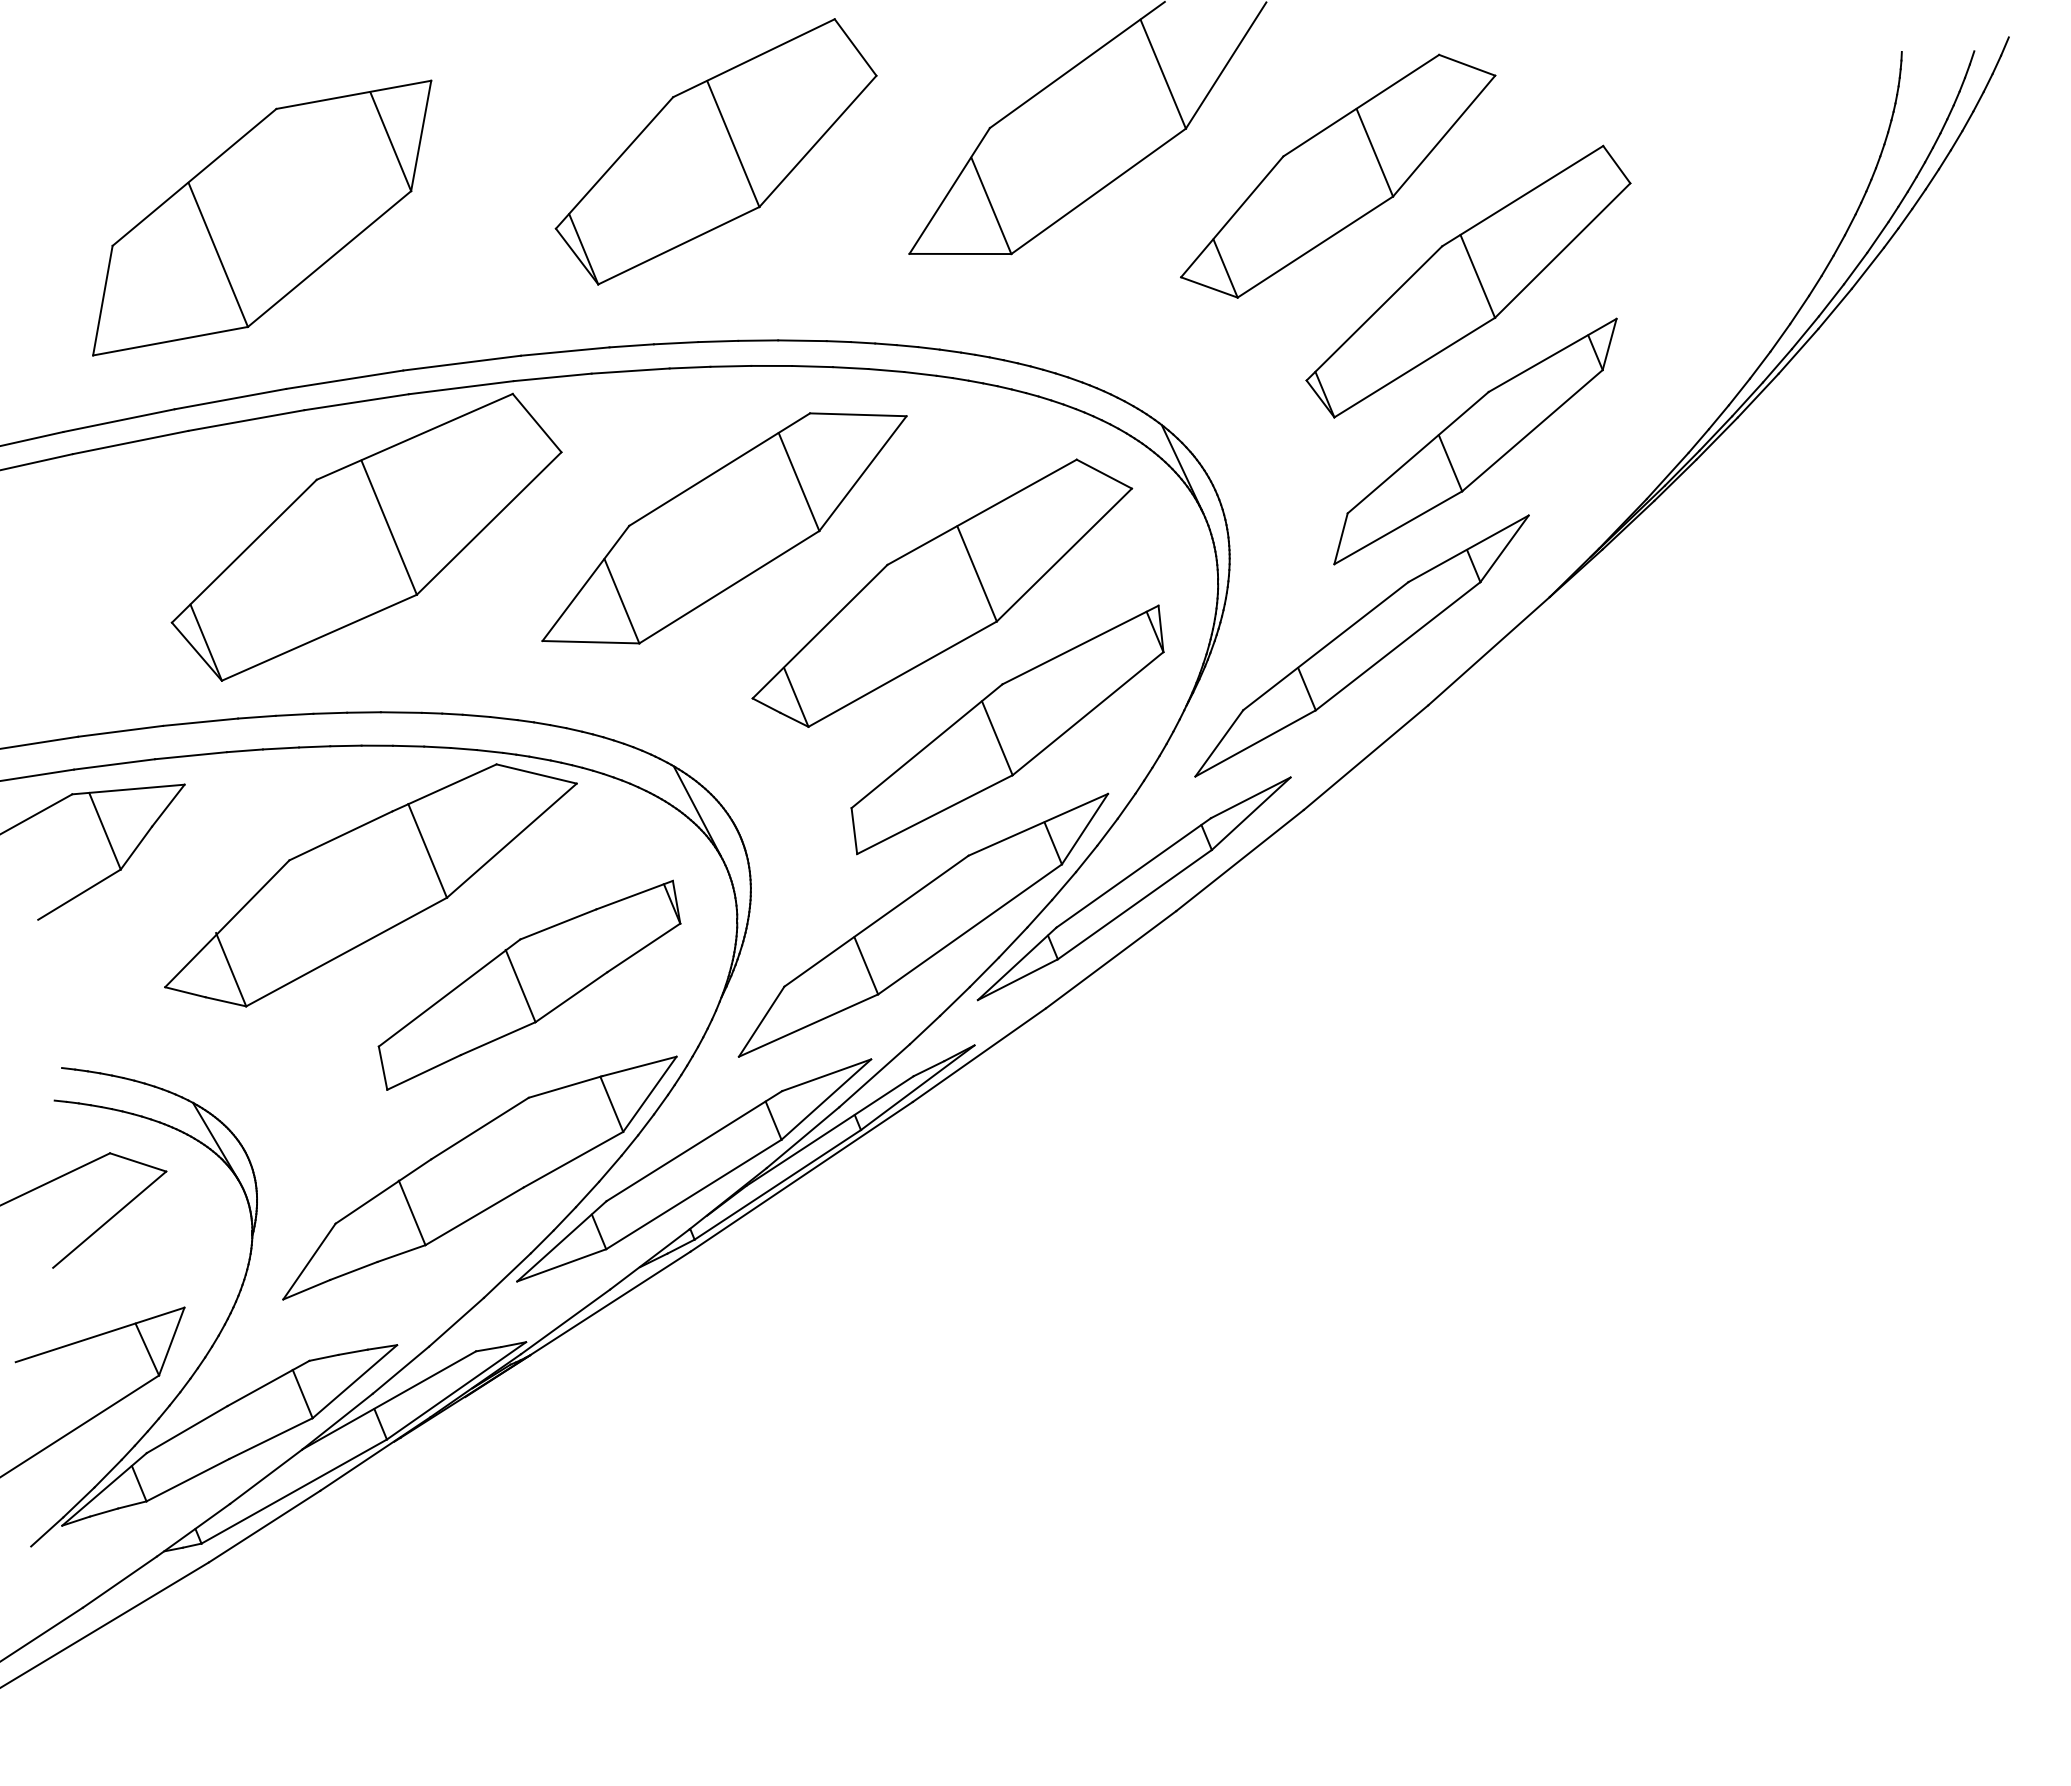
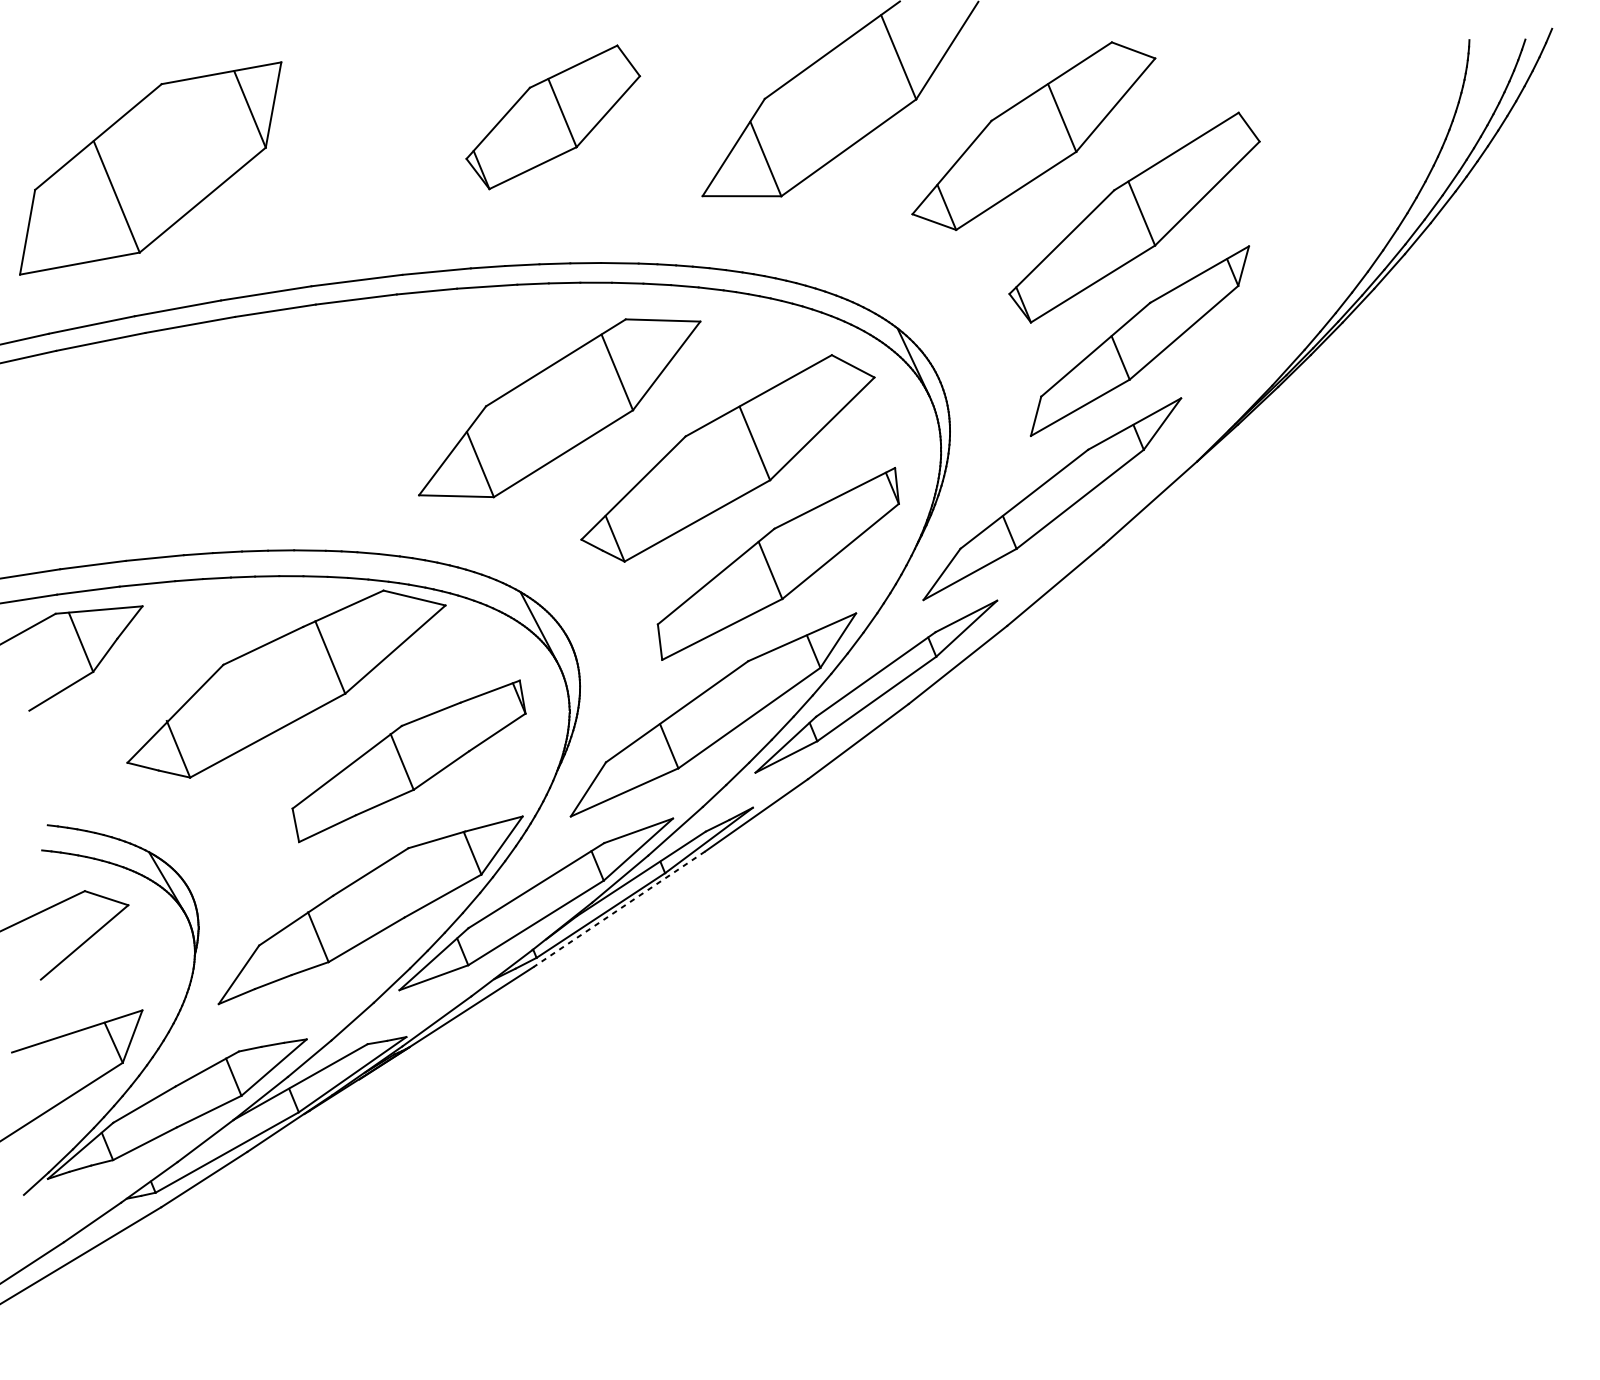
part: (715, 151) -> (552, 117), size x0.7
part: (262, 217) -> (150, 168), moved
part: (366, 536) -> (283, 414), removed
line: (801, 1177) -> (619, 909), solid -> dashed

